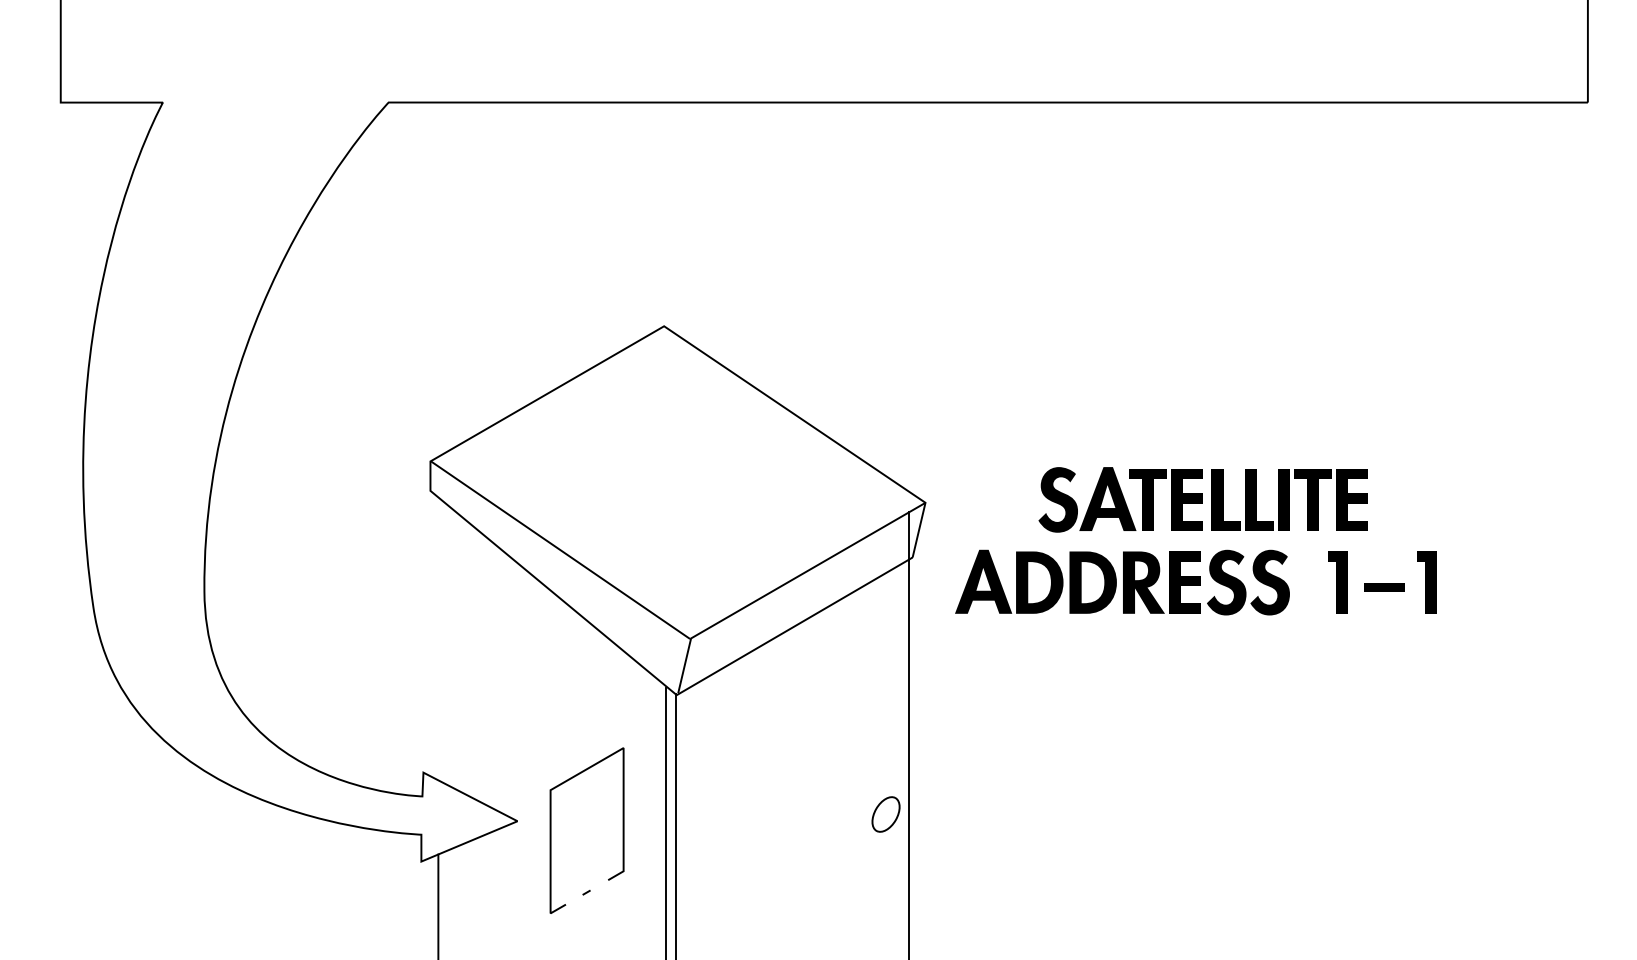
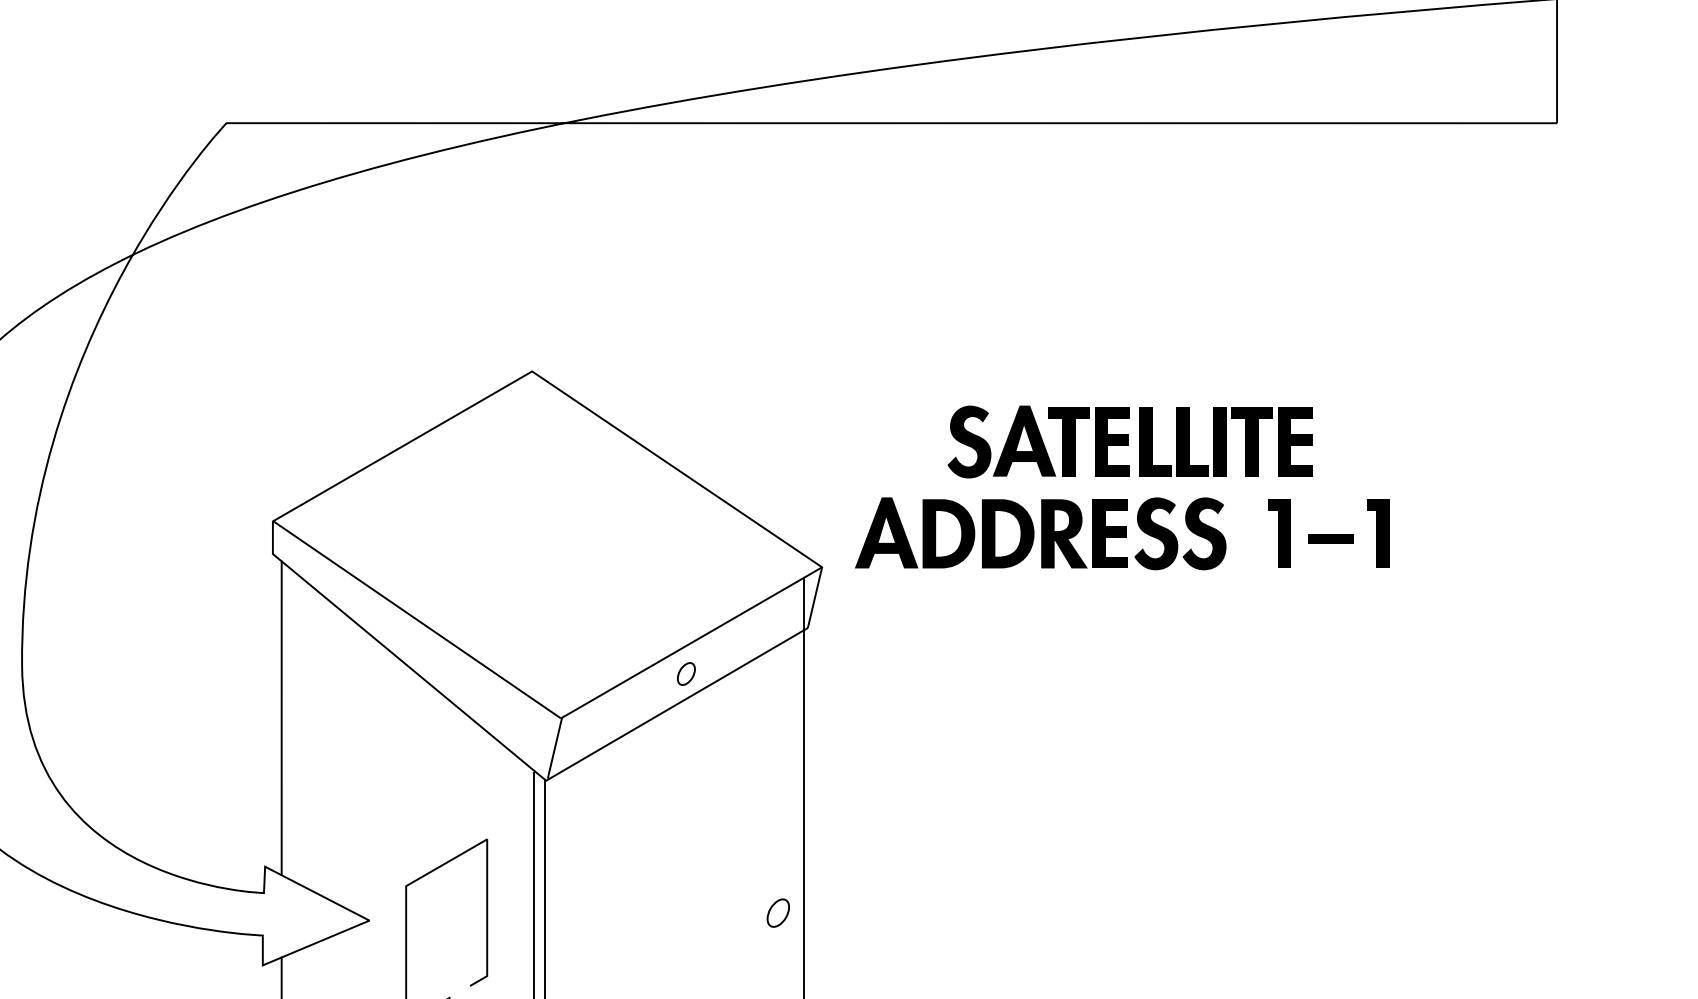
part: (1195, 551) -> (1121, 499), moved
part: (802, 598) -> (685, 673), added
line: (438, 638) -> (281, 717), added
part: (885, 814) -> (777, 913), size x0.71

